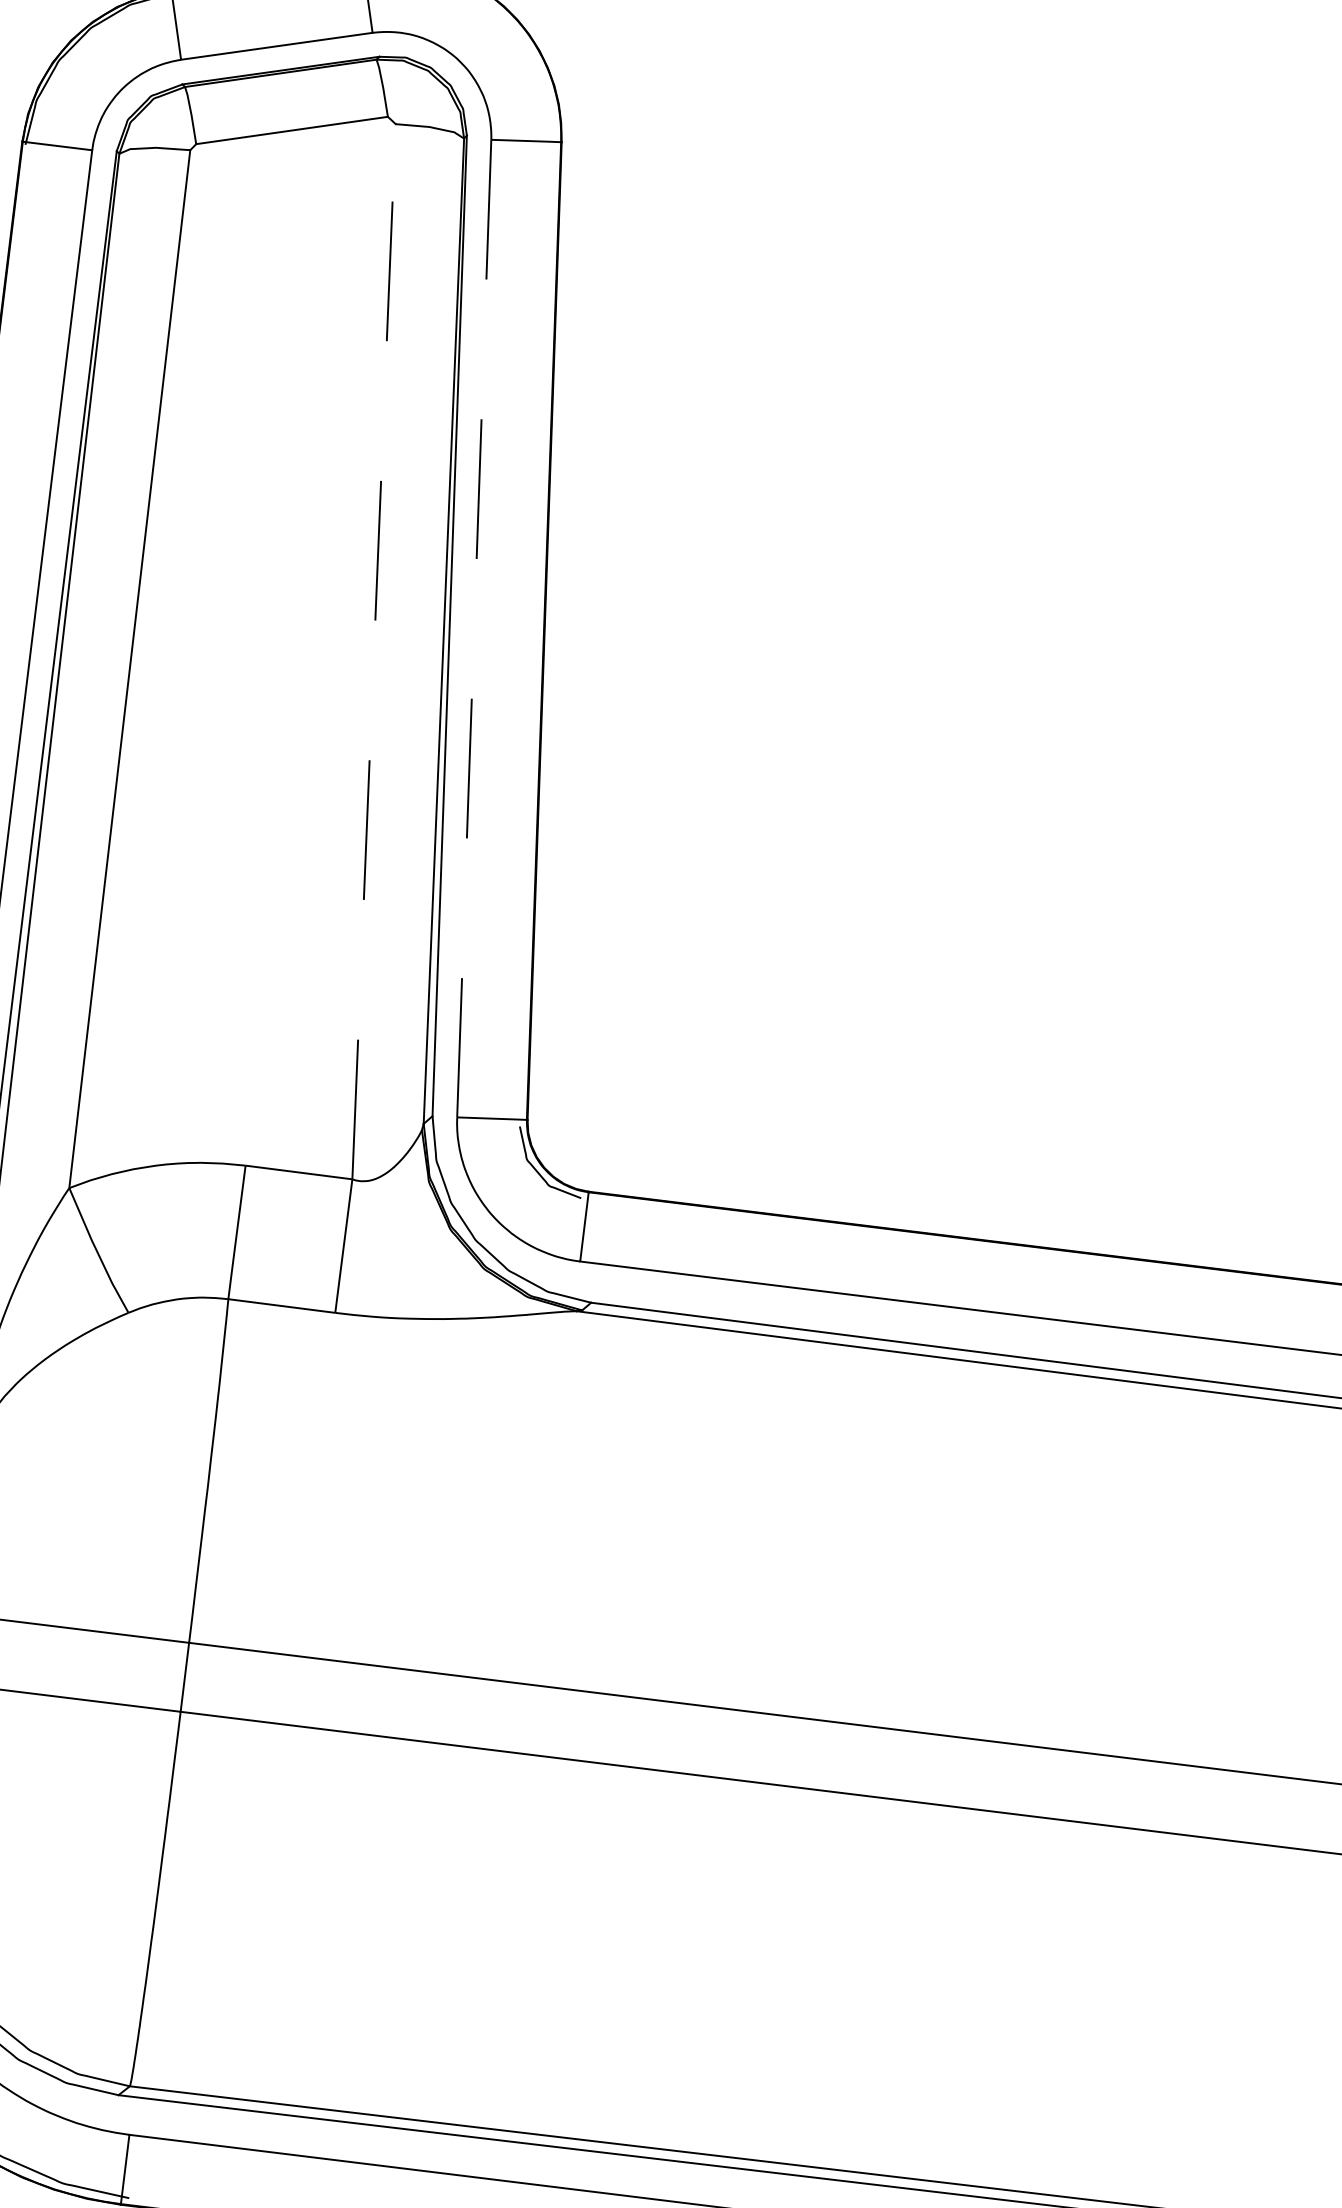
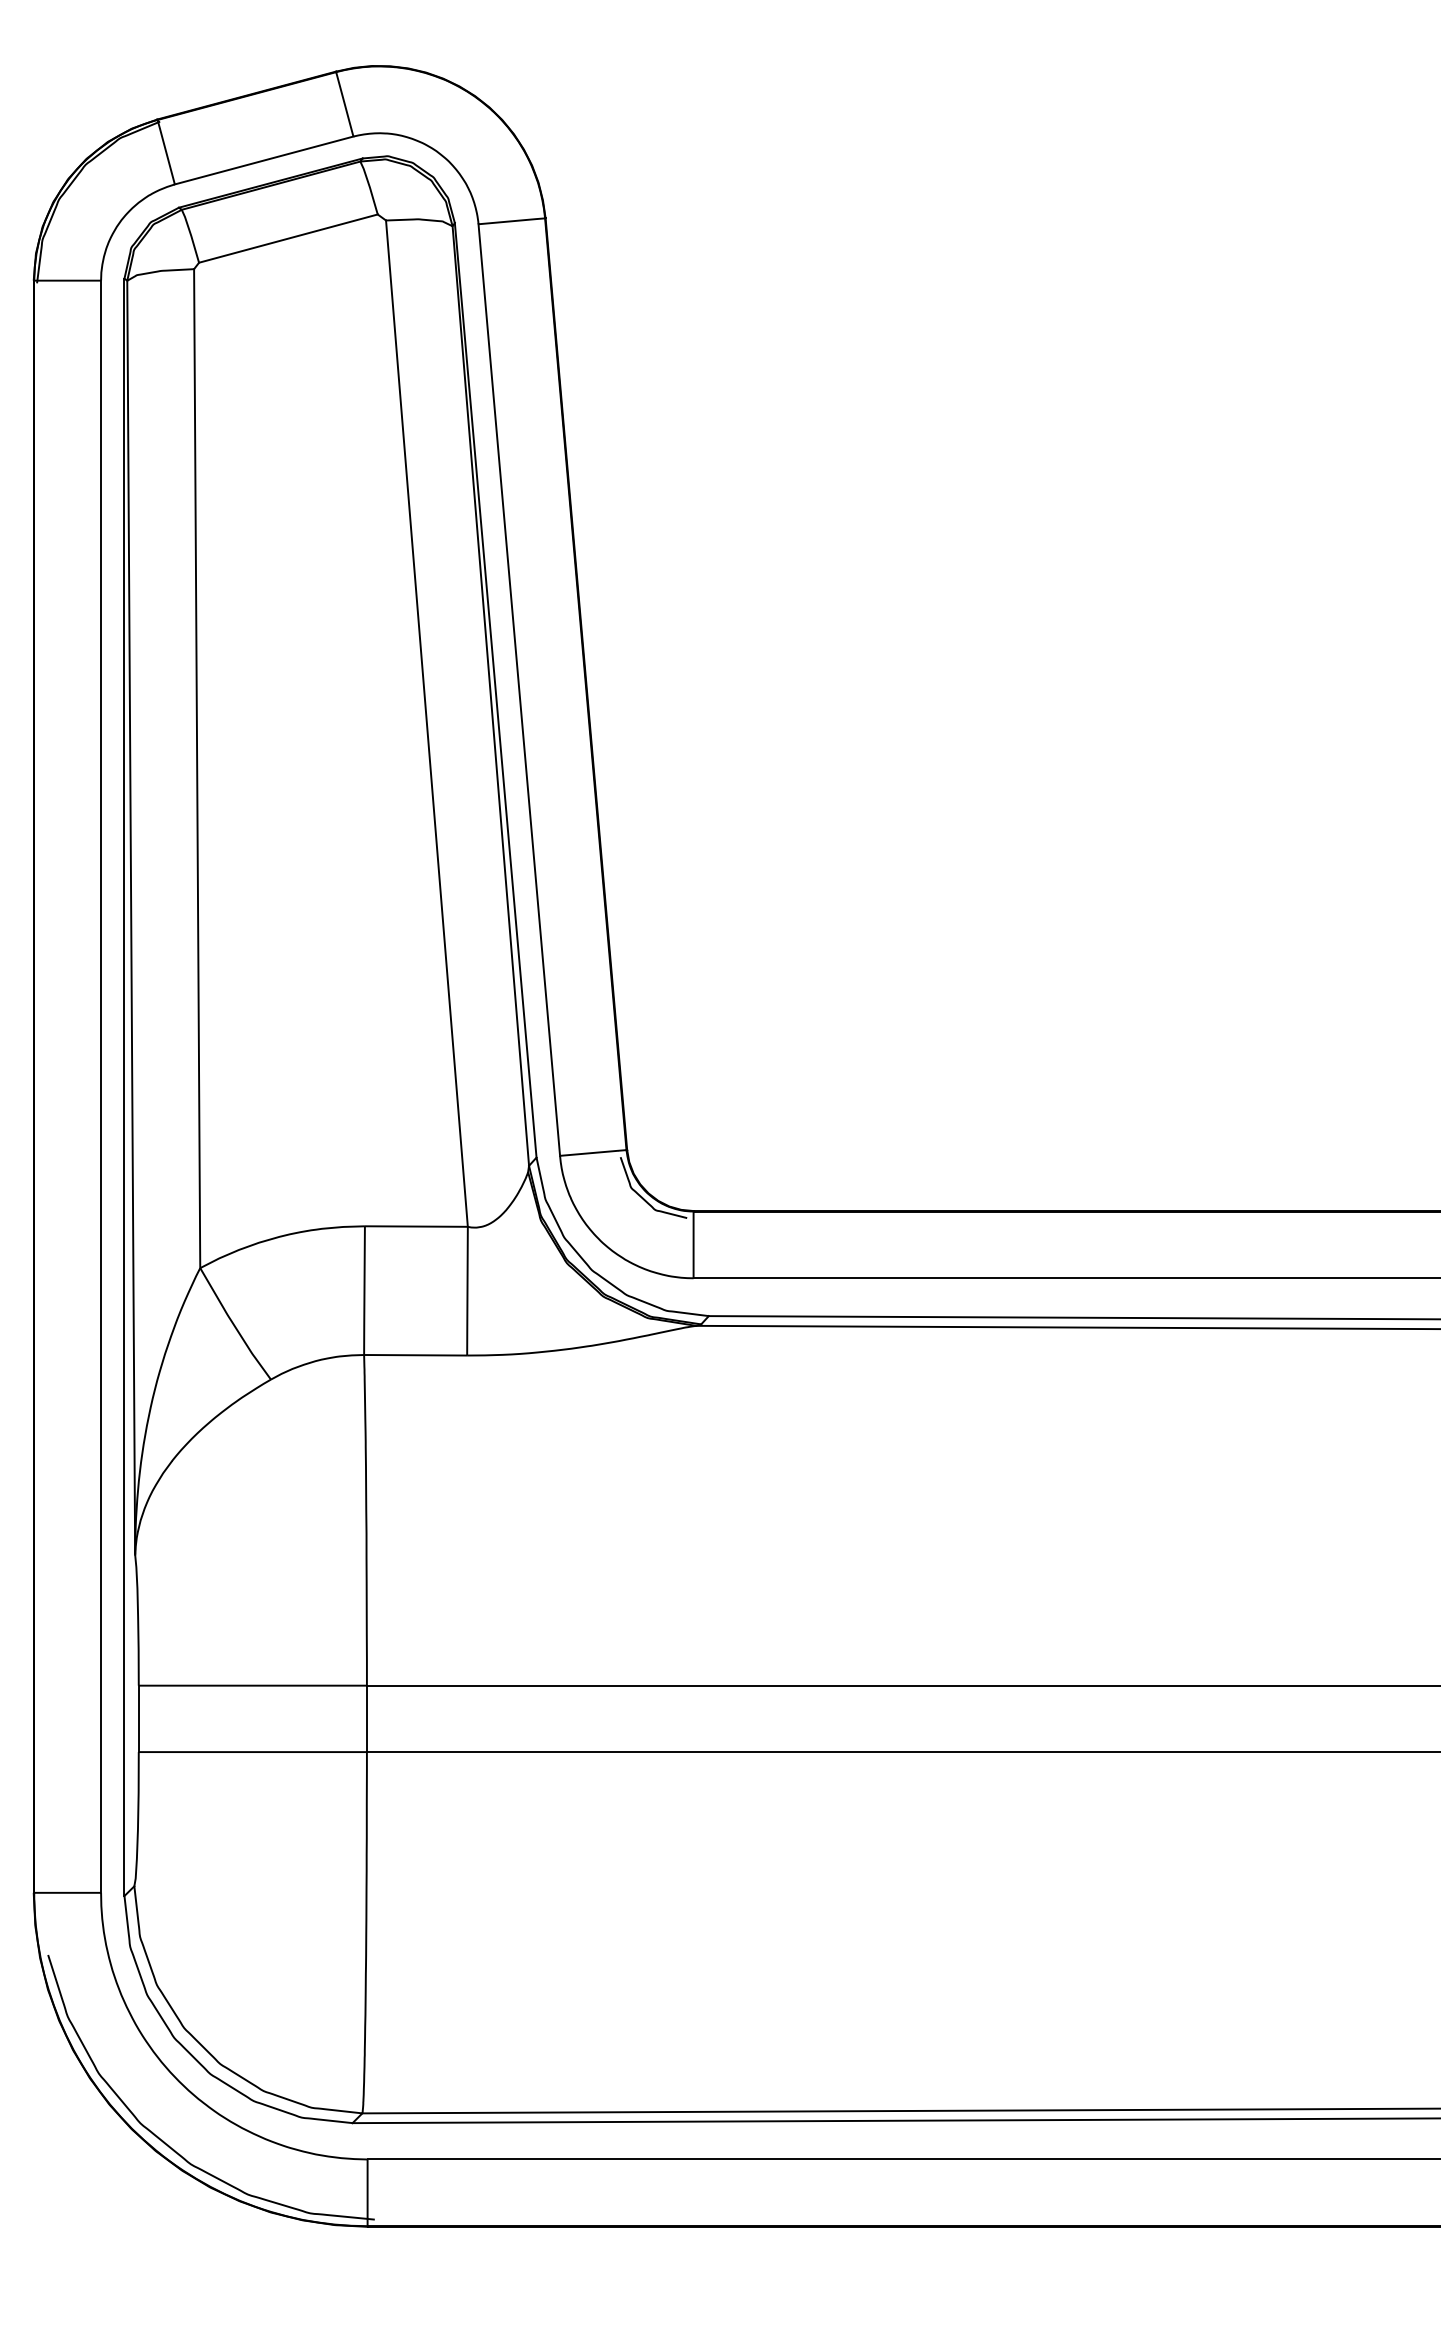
line: (474, 629) -> (519, 690), dashed -> solid
line: (373, 651) -> (426, 723), dashed -> solid

